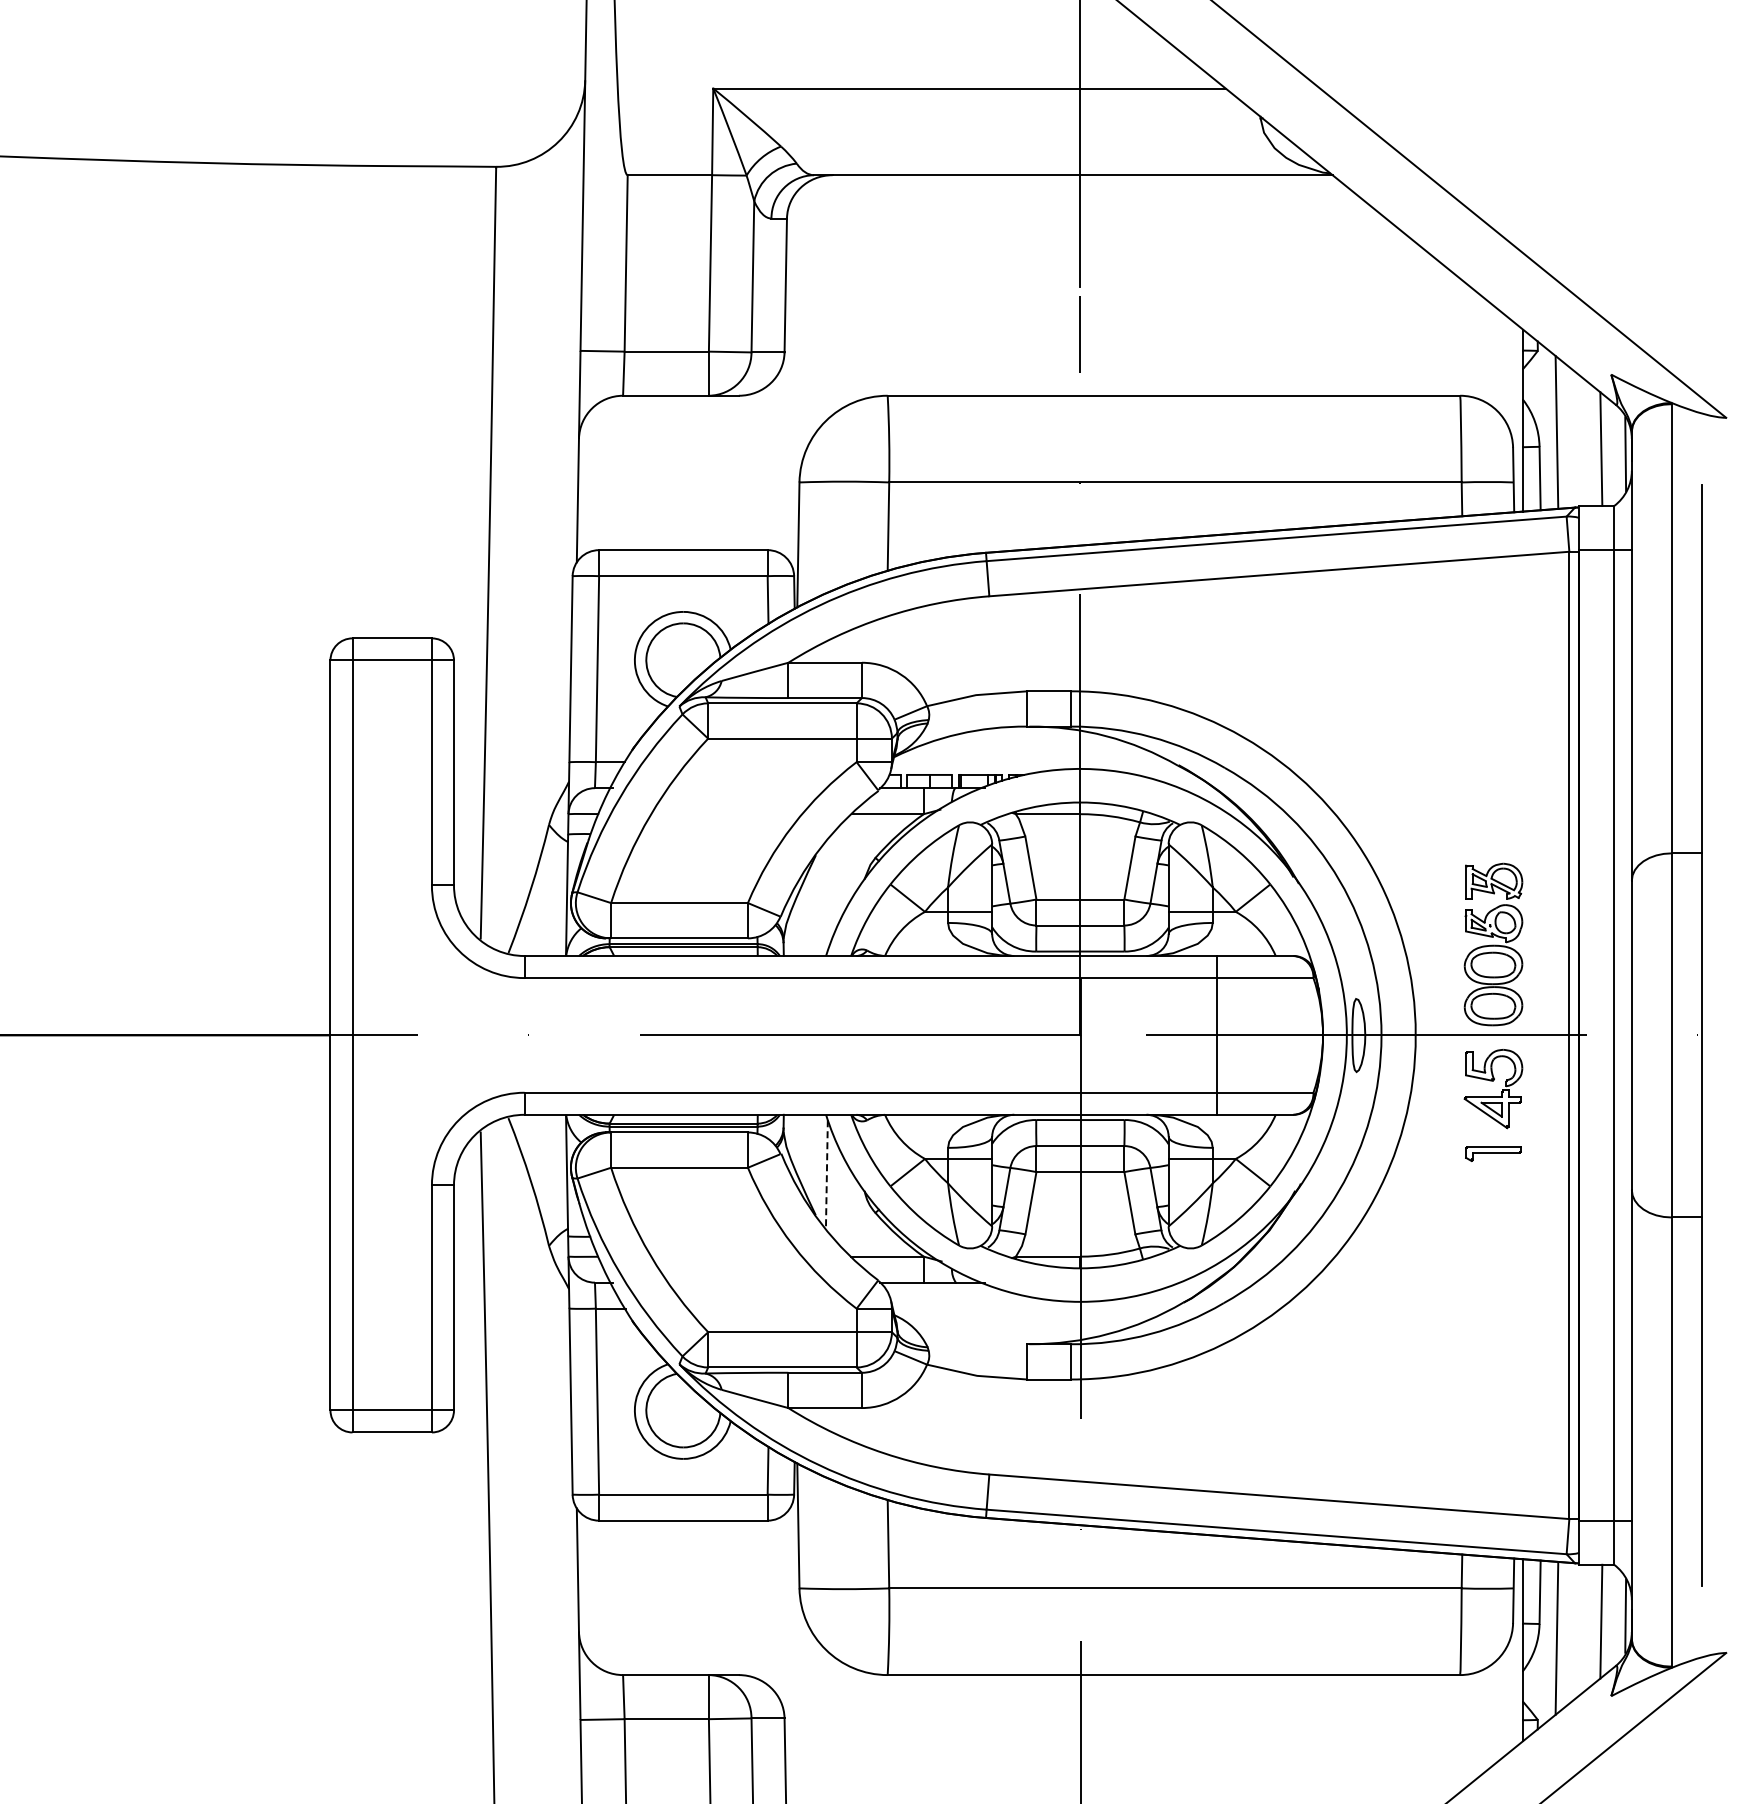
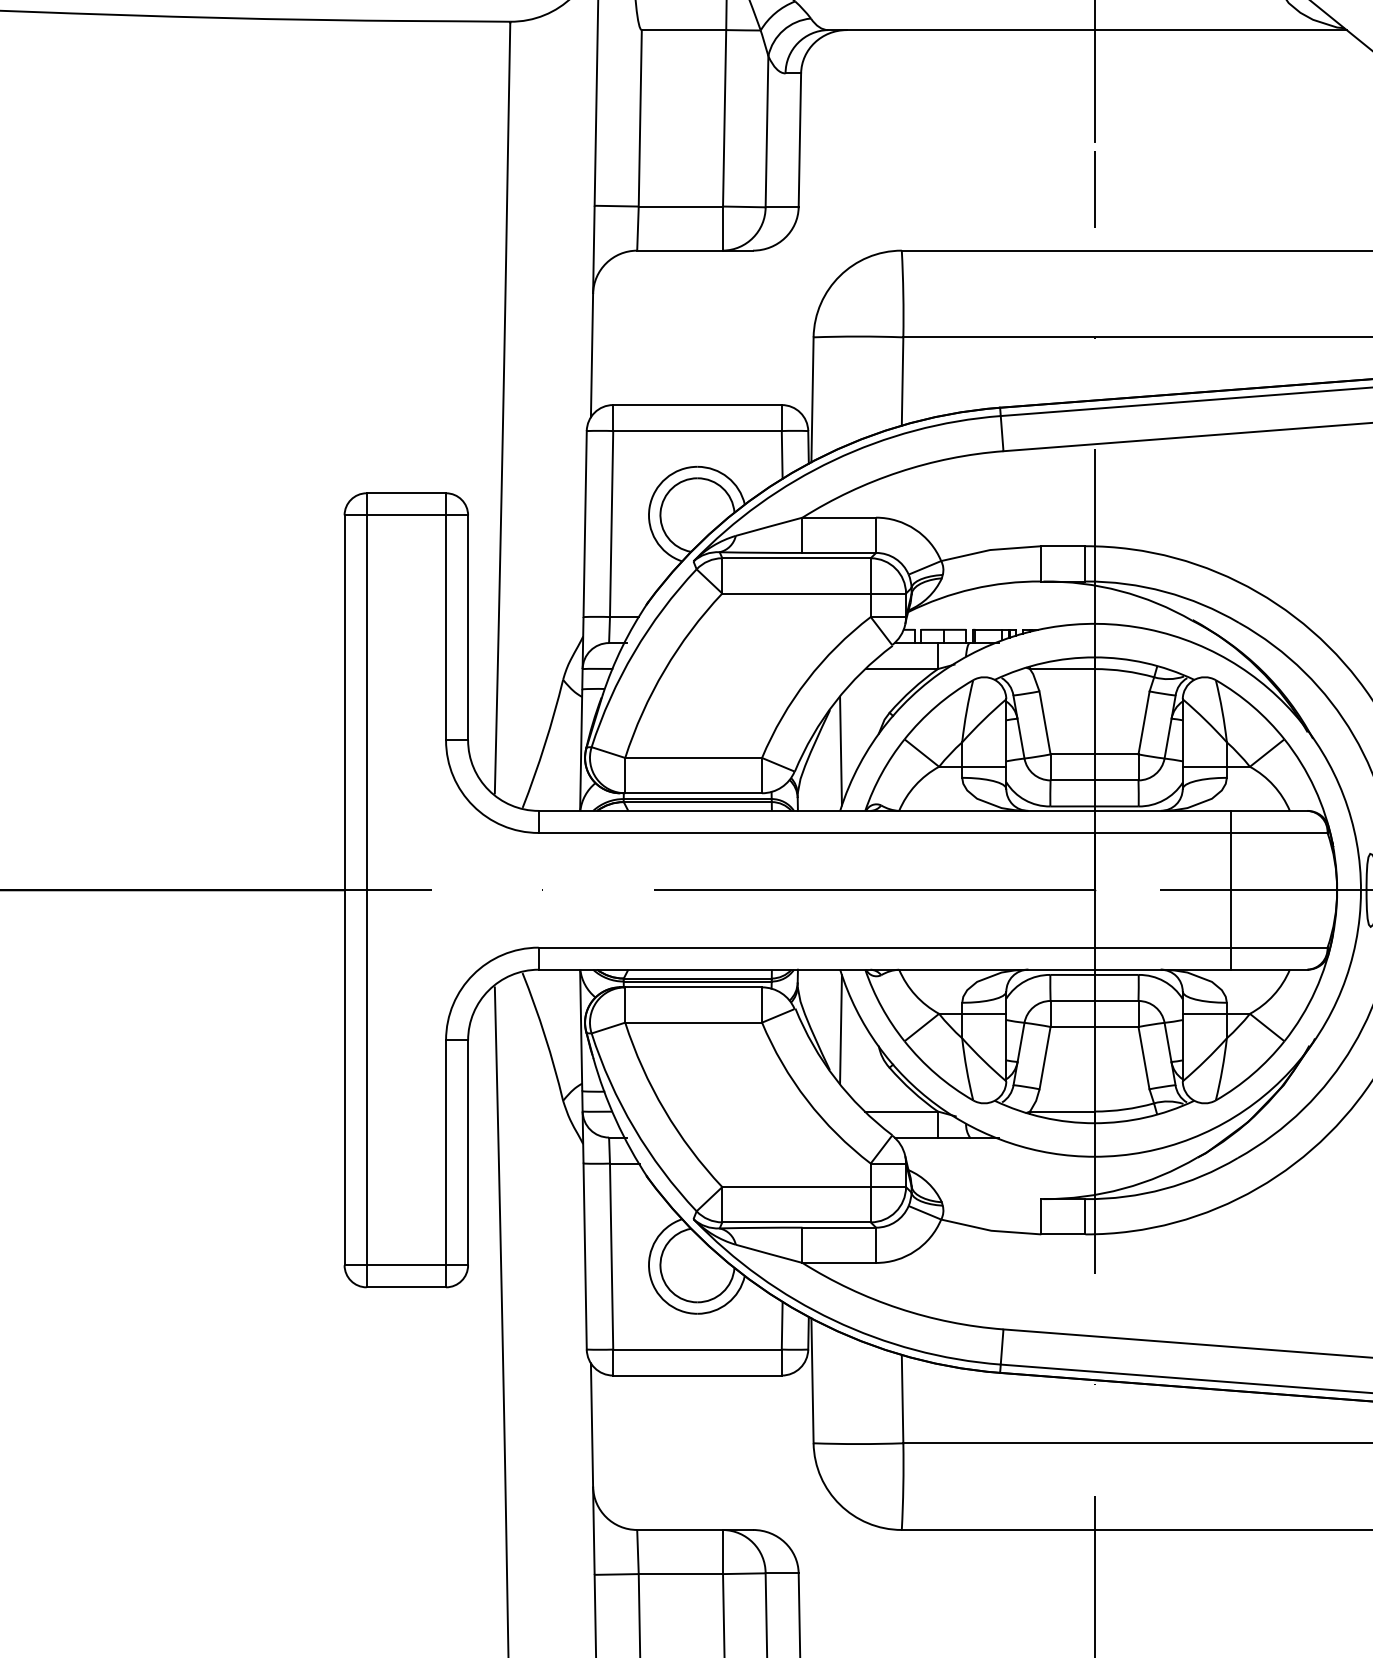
line: (826, 895) -> (840, 750), added
line: (826, 1175) -> (840, 1030), dashed -> solid

